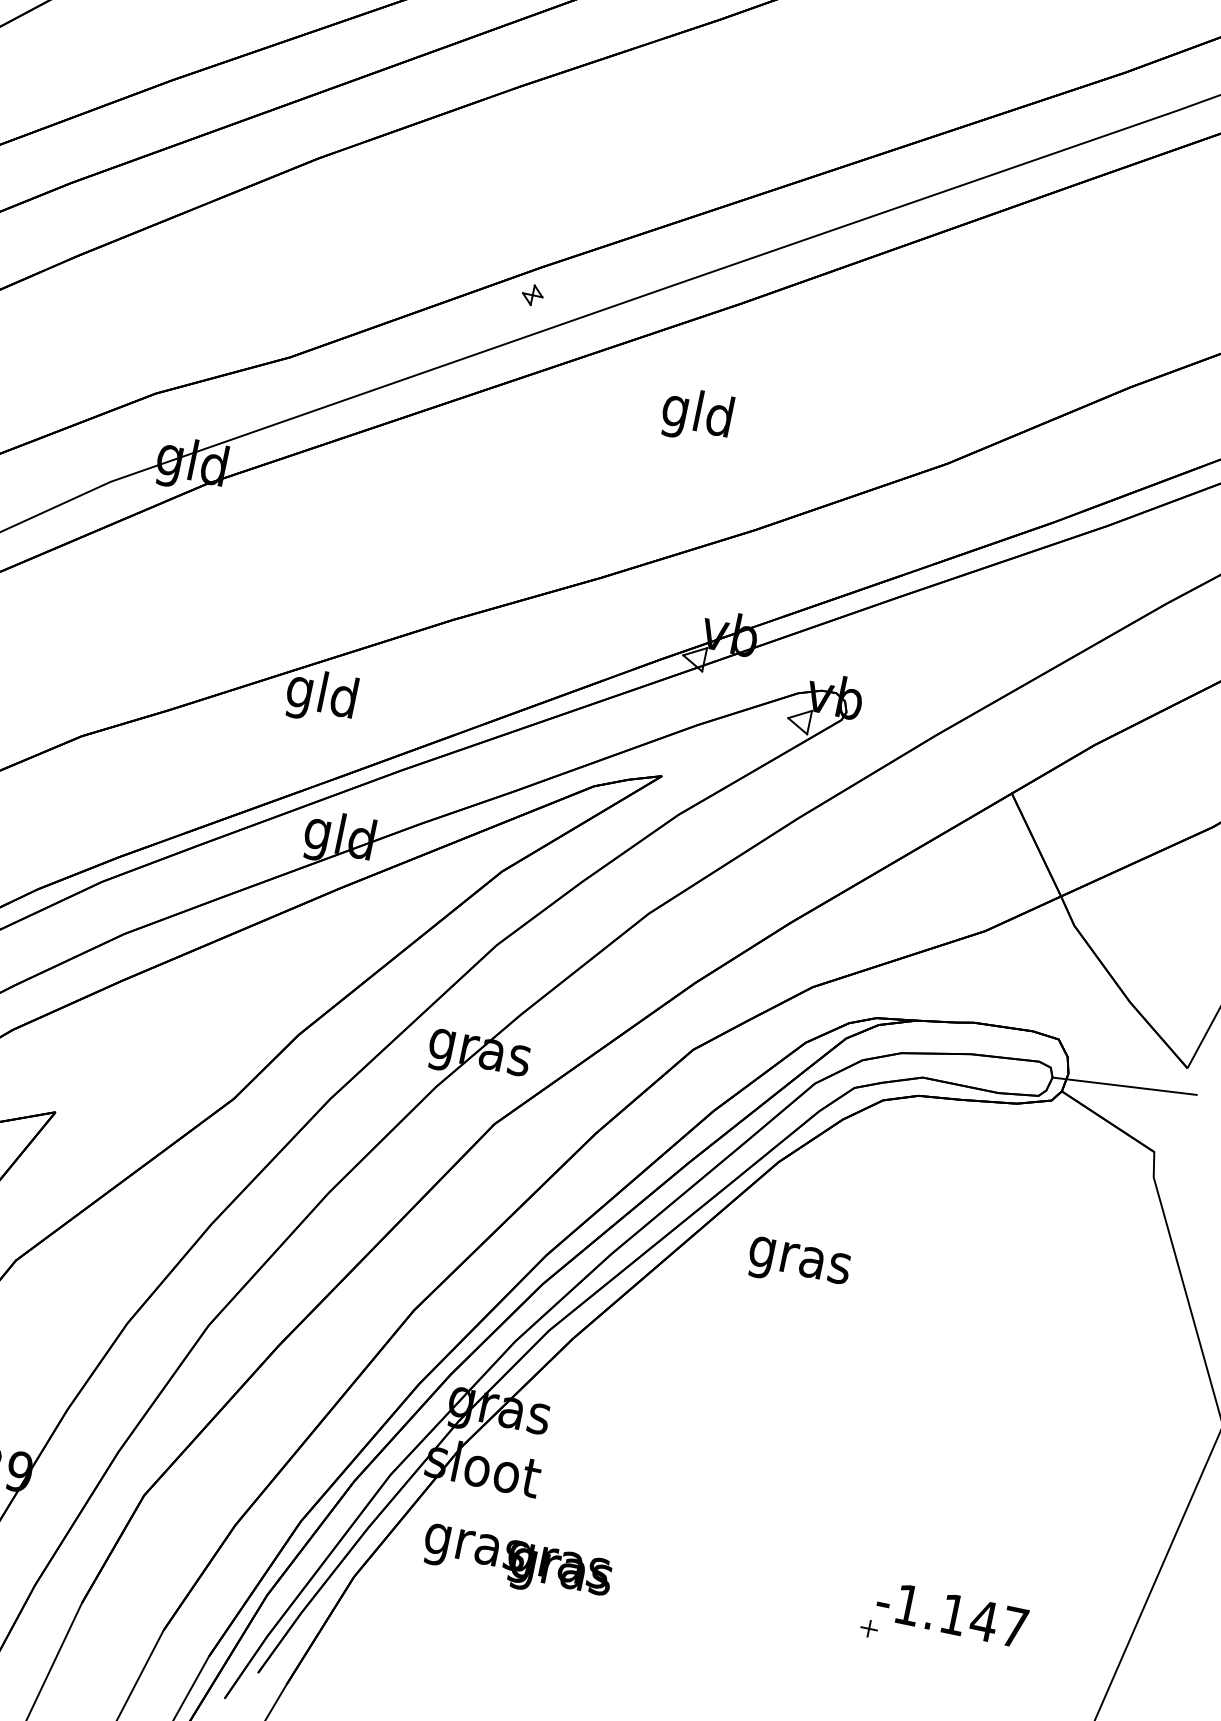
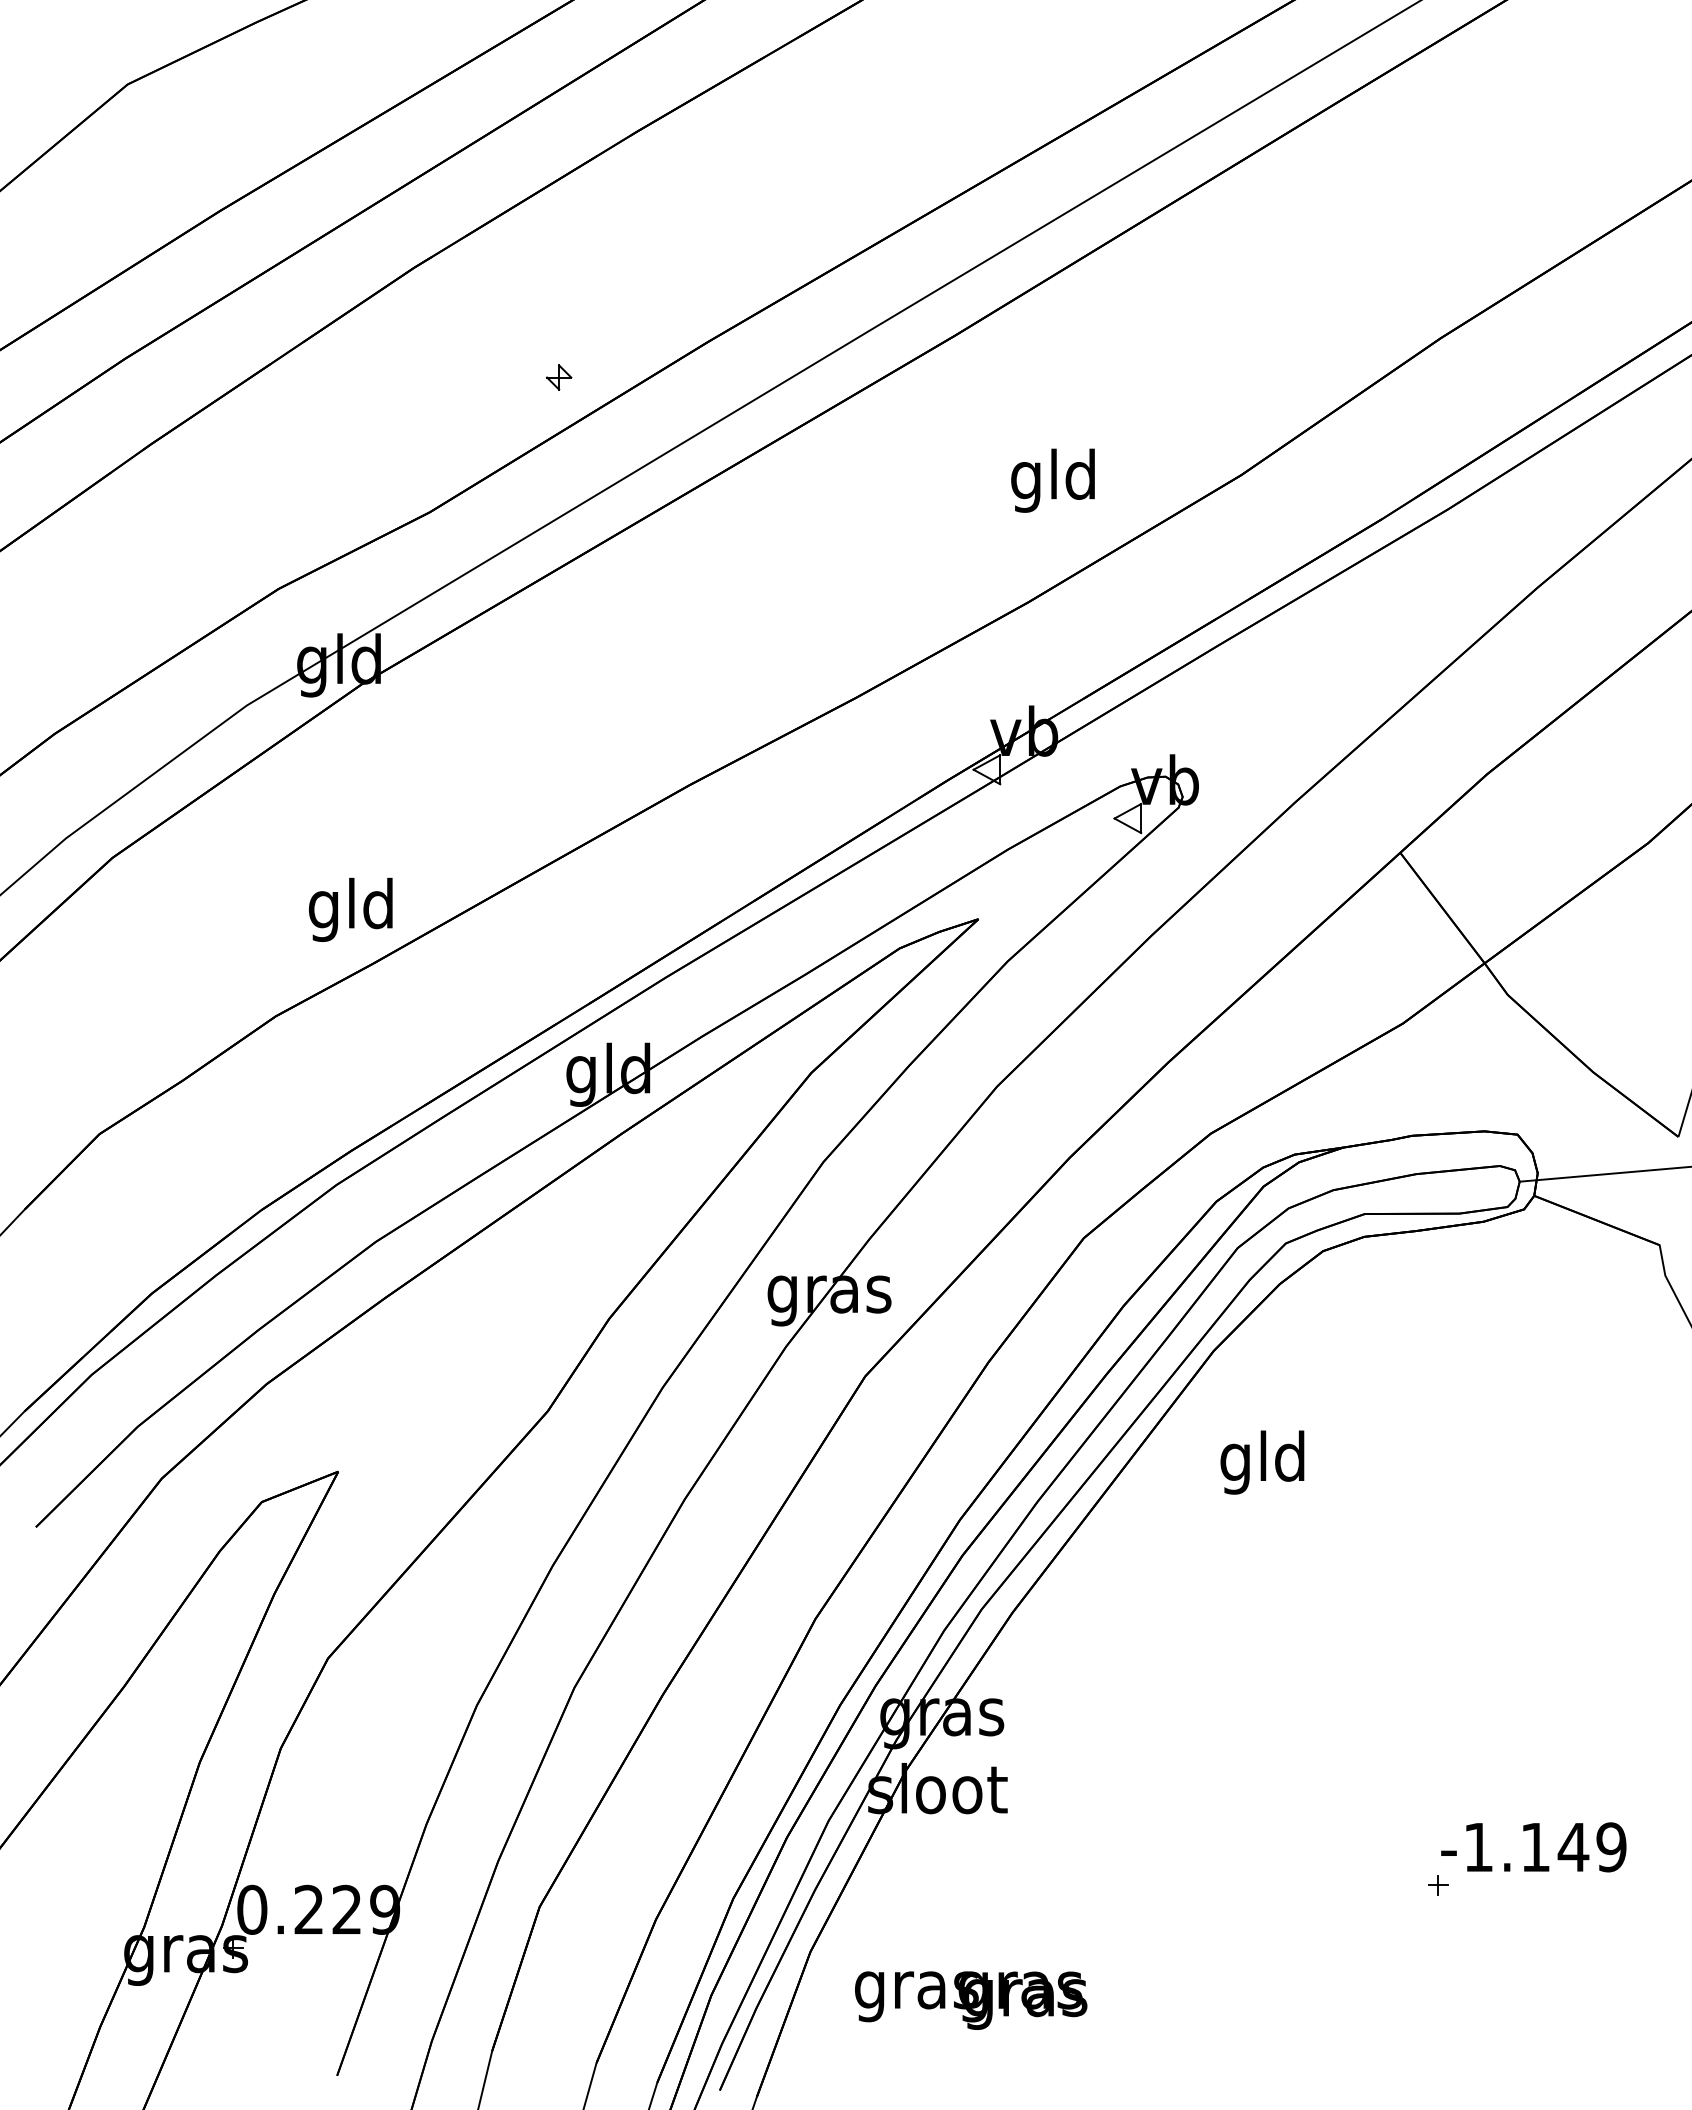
part: (533, 295) -> (559, 377), moved
text: (696, 415) -> (1052, 480), moved
text: (320, 696) -> (350, 909), moved
text: (799, 1260) -> (1263, 1462), gras -> gld
text: (517, 1564) -> (971, 2000), moved
text: (1014, 1627) -> (1611, 1847), -1.147 -> -1.149

